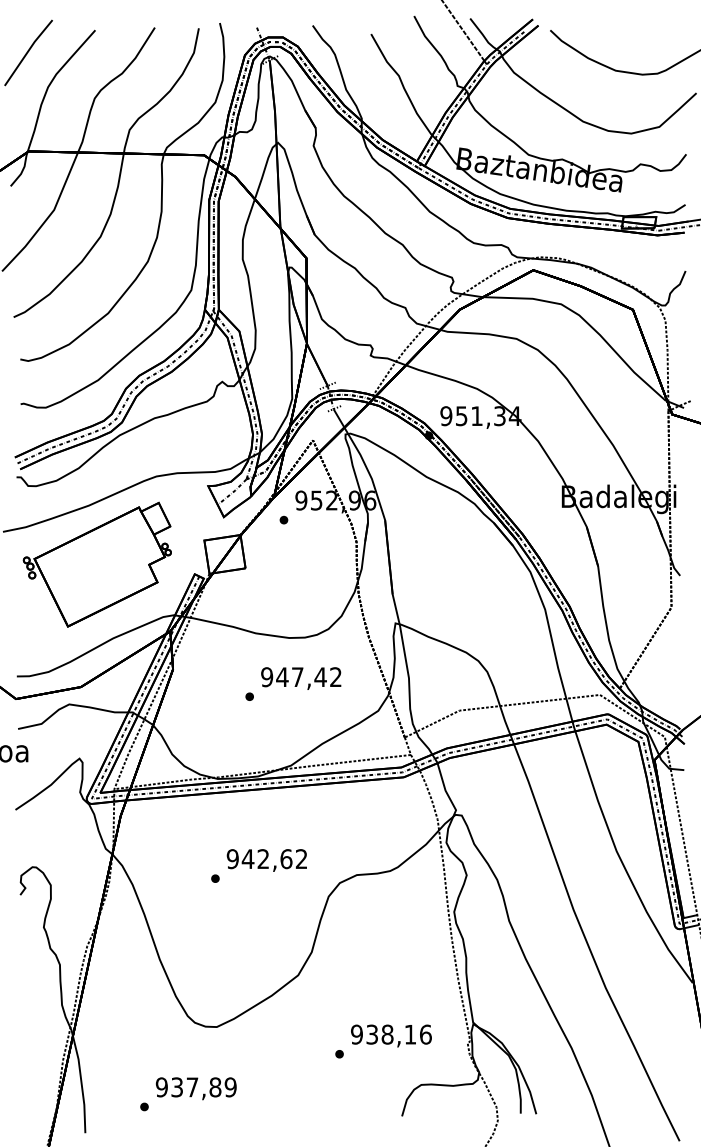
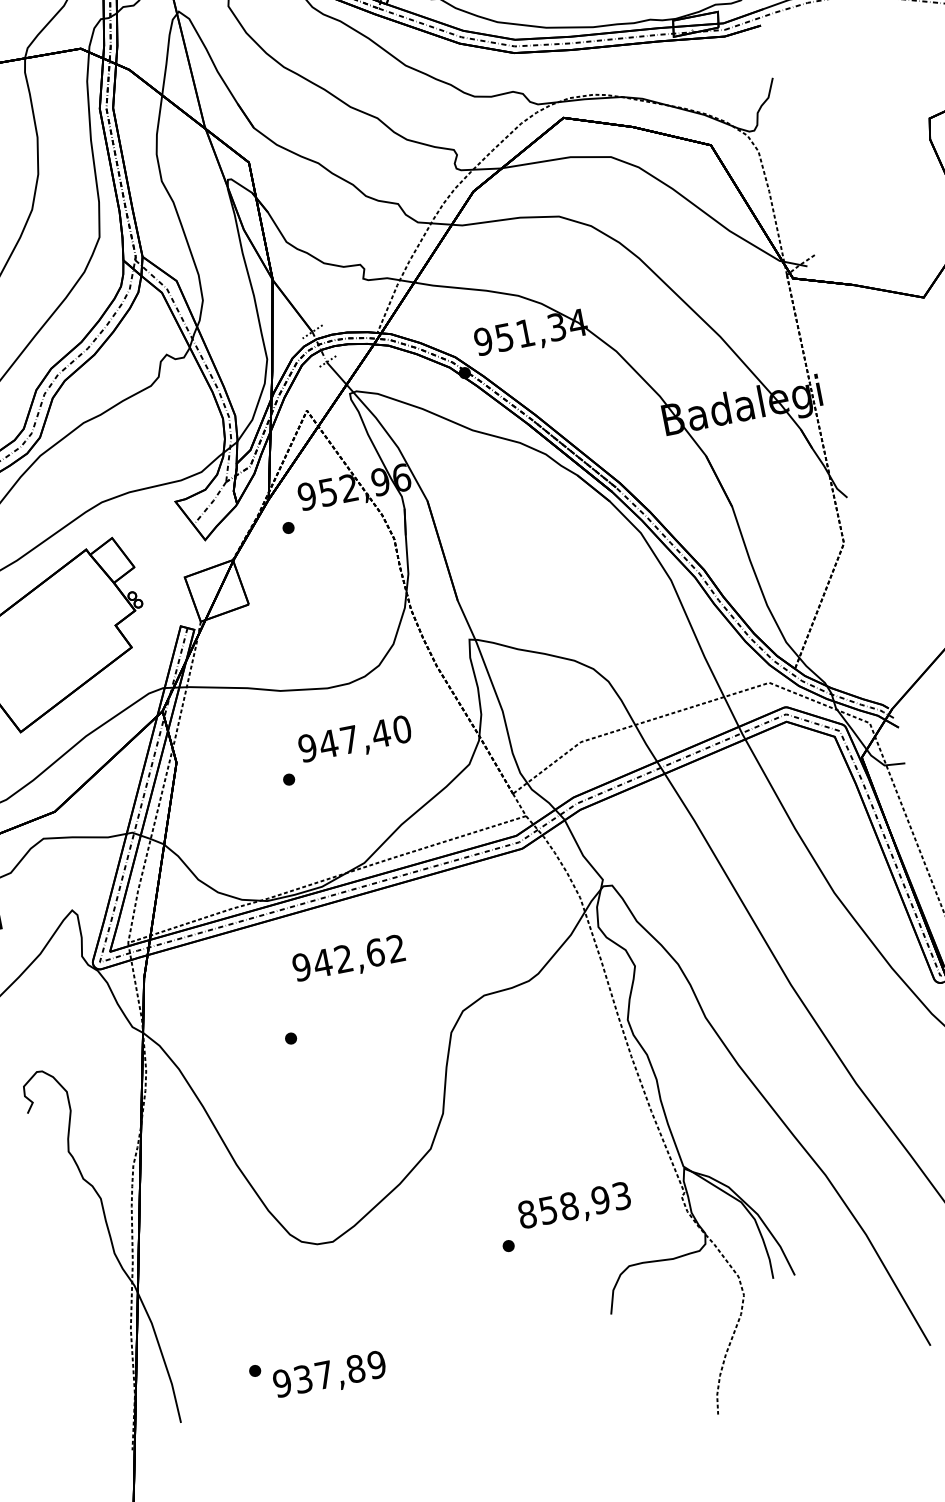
text: (335, 677) -> (401, 730), 947,42 -> 947,40
text: (266, 860) -> (348, 960), moved
text: (391, 1034) -> (574, 1205), 938,16 -> 858,93
text: (196, 1088) -> (330, 1375), moved

